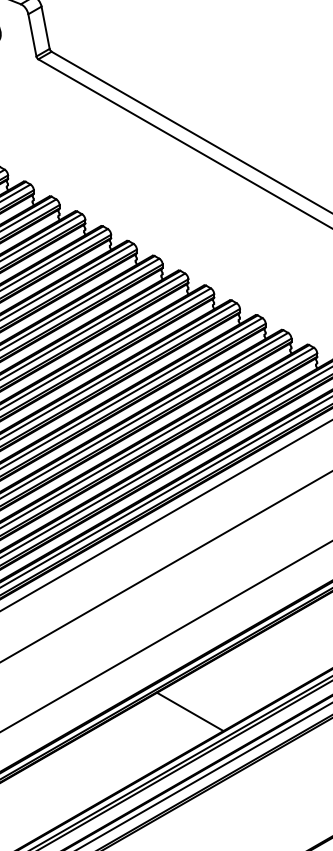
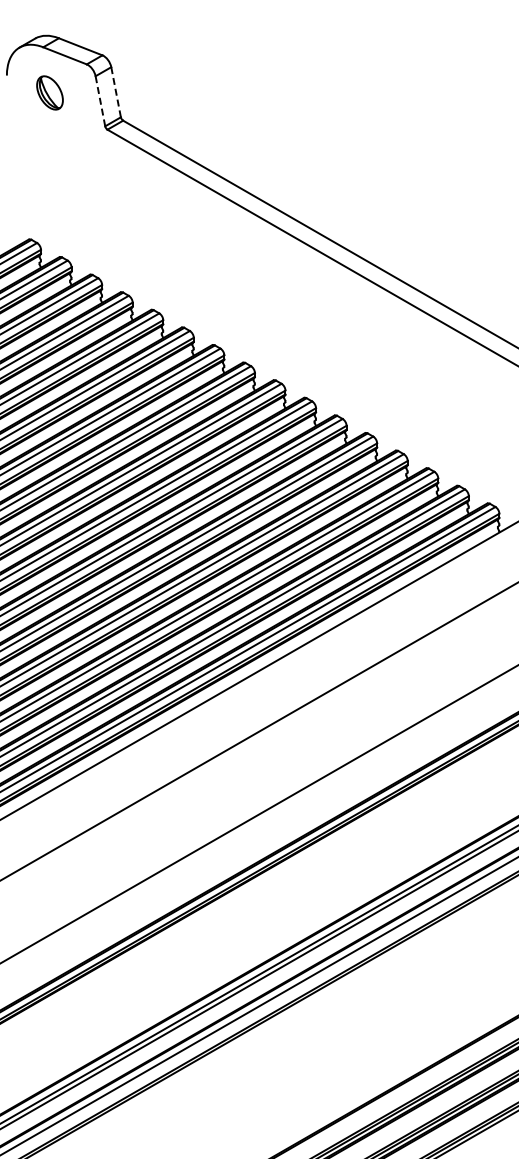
line: (45, 27) -> (116, 92), solid -> dashed
line: (32, 35) -> (100, 101), solid -> dashed
line: (190, 711) -> (287, 903), removed

